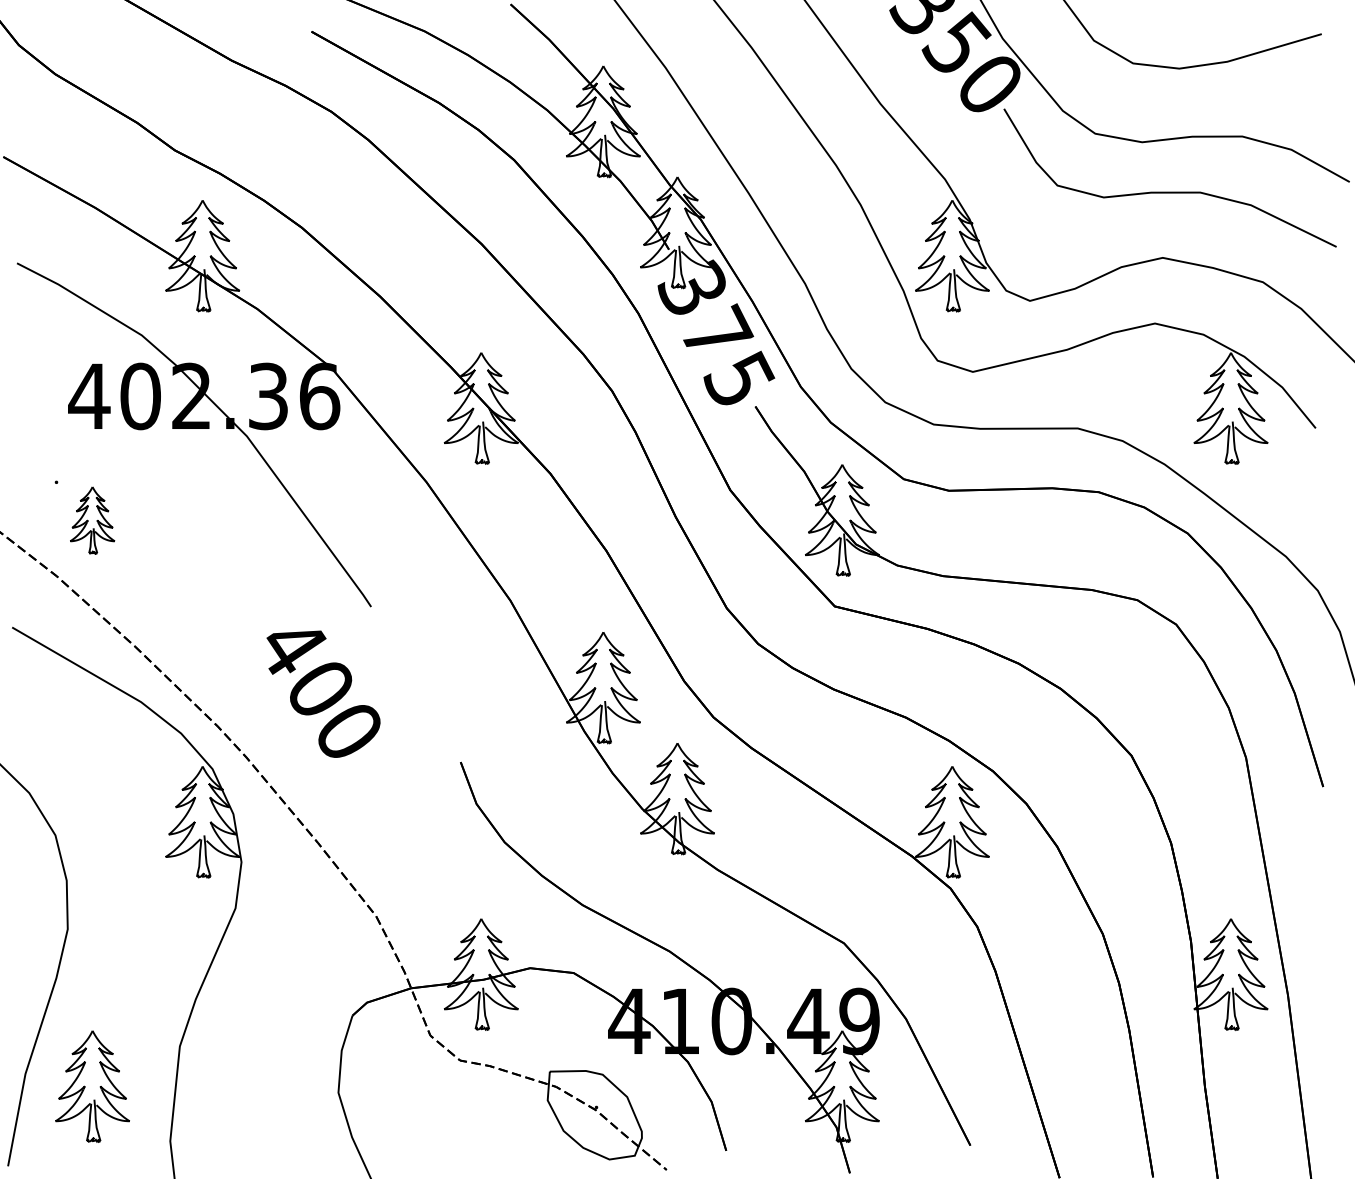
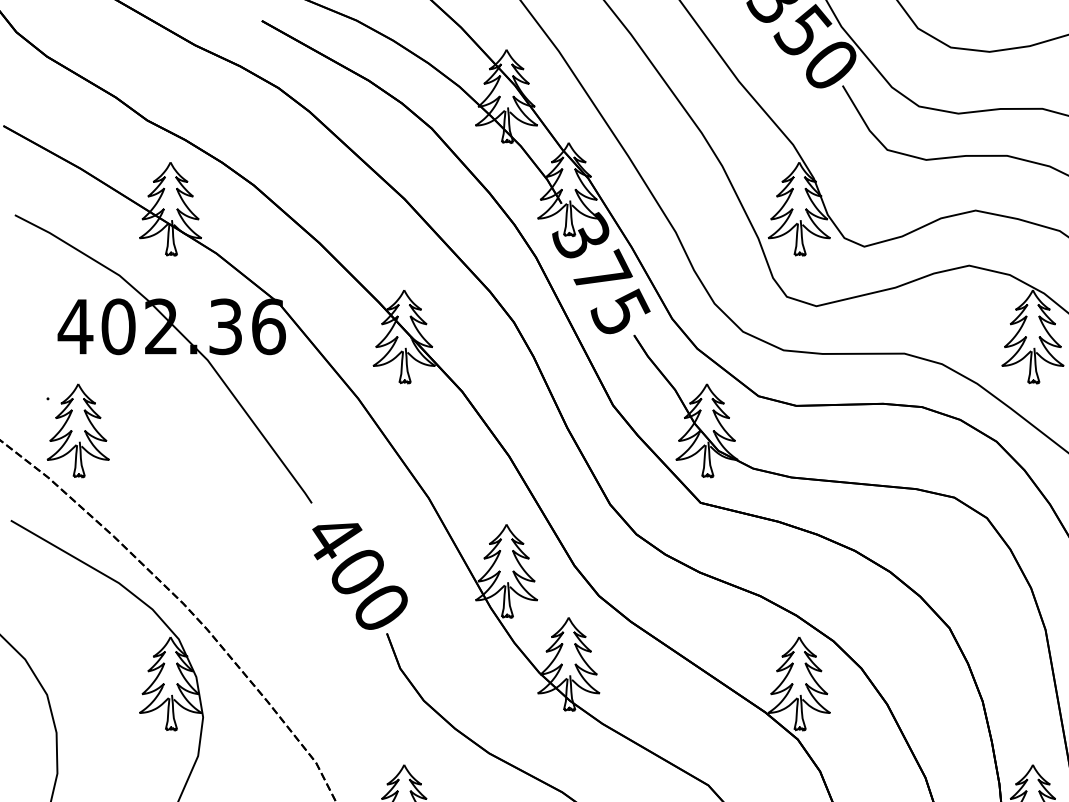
part: (92, 520) -> (78, 430), size x1.67
text: (323, 693) -> (359, 575), moved

